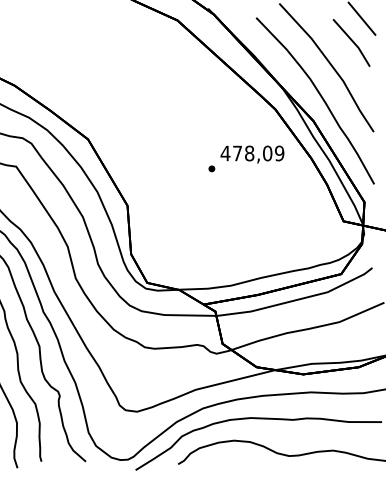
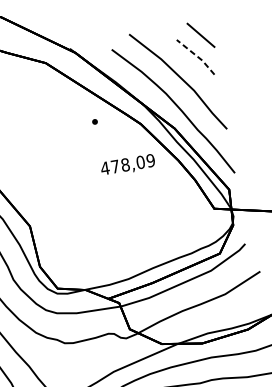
line: (353, 42) -> (197, 56), solid -> dashed
part: (211, 168) -> (94, 121), moved

